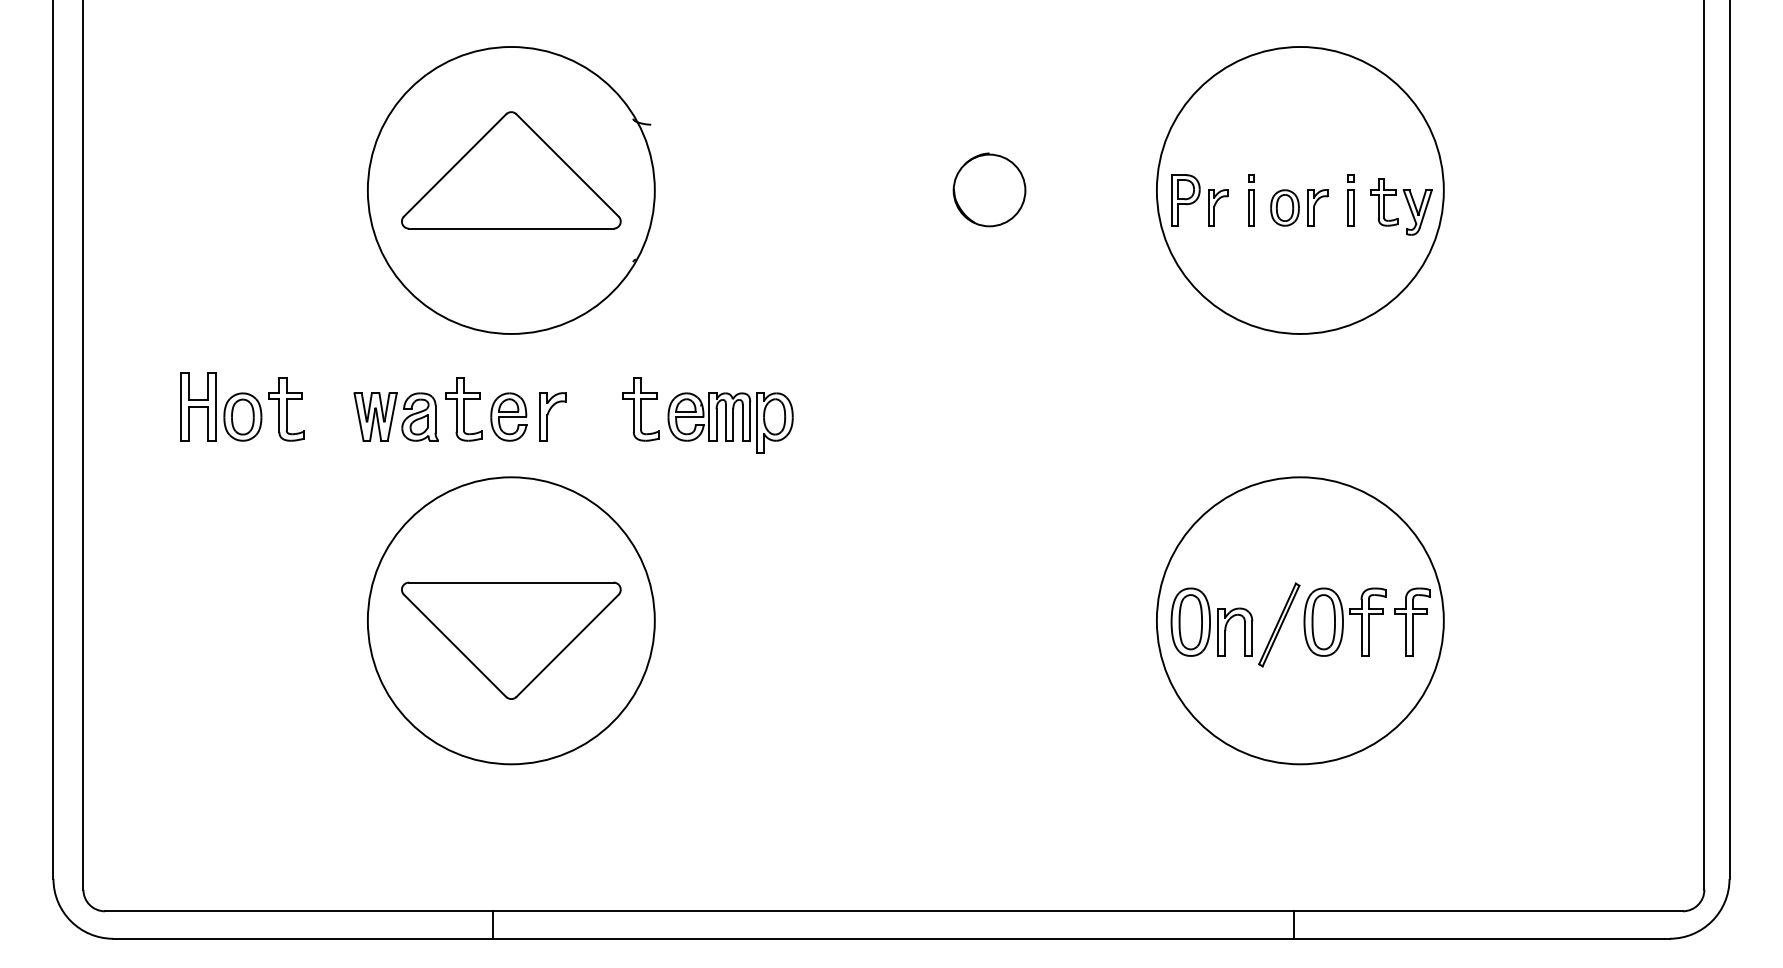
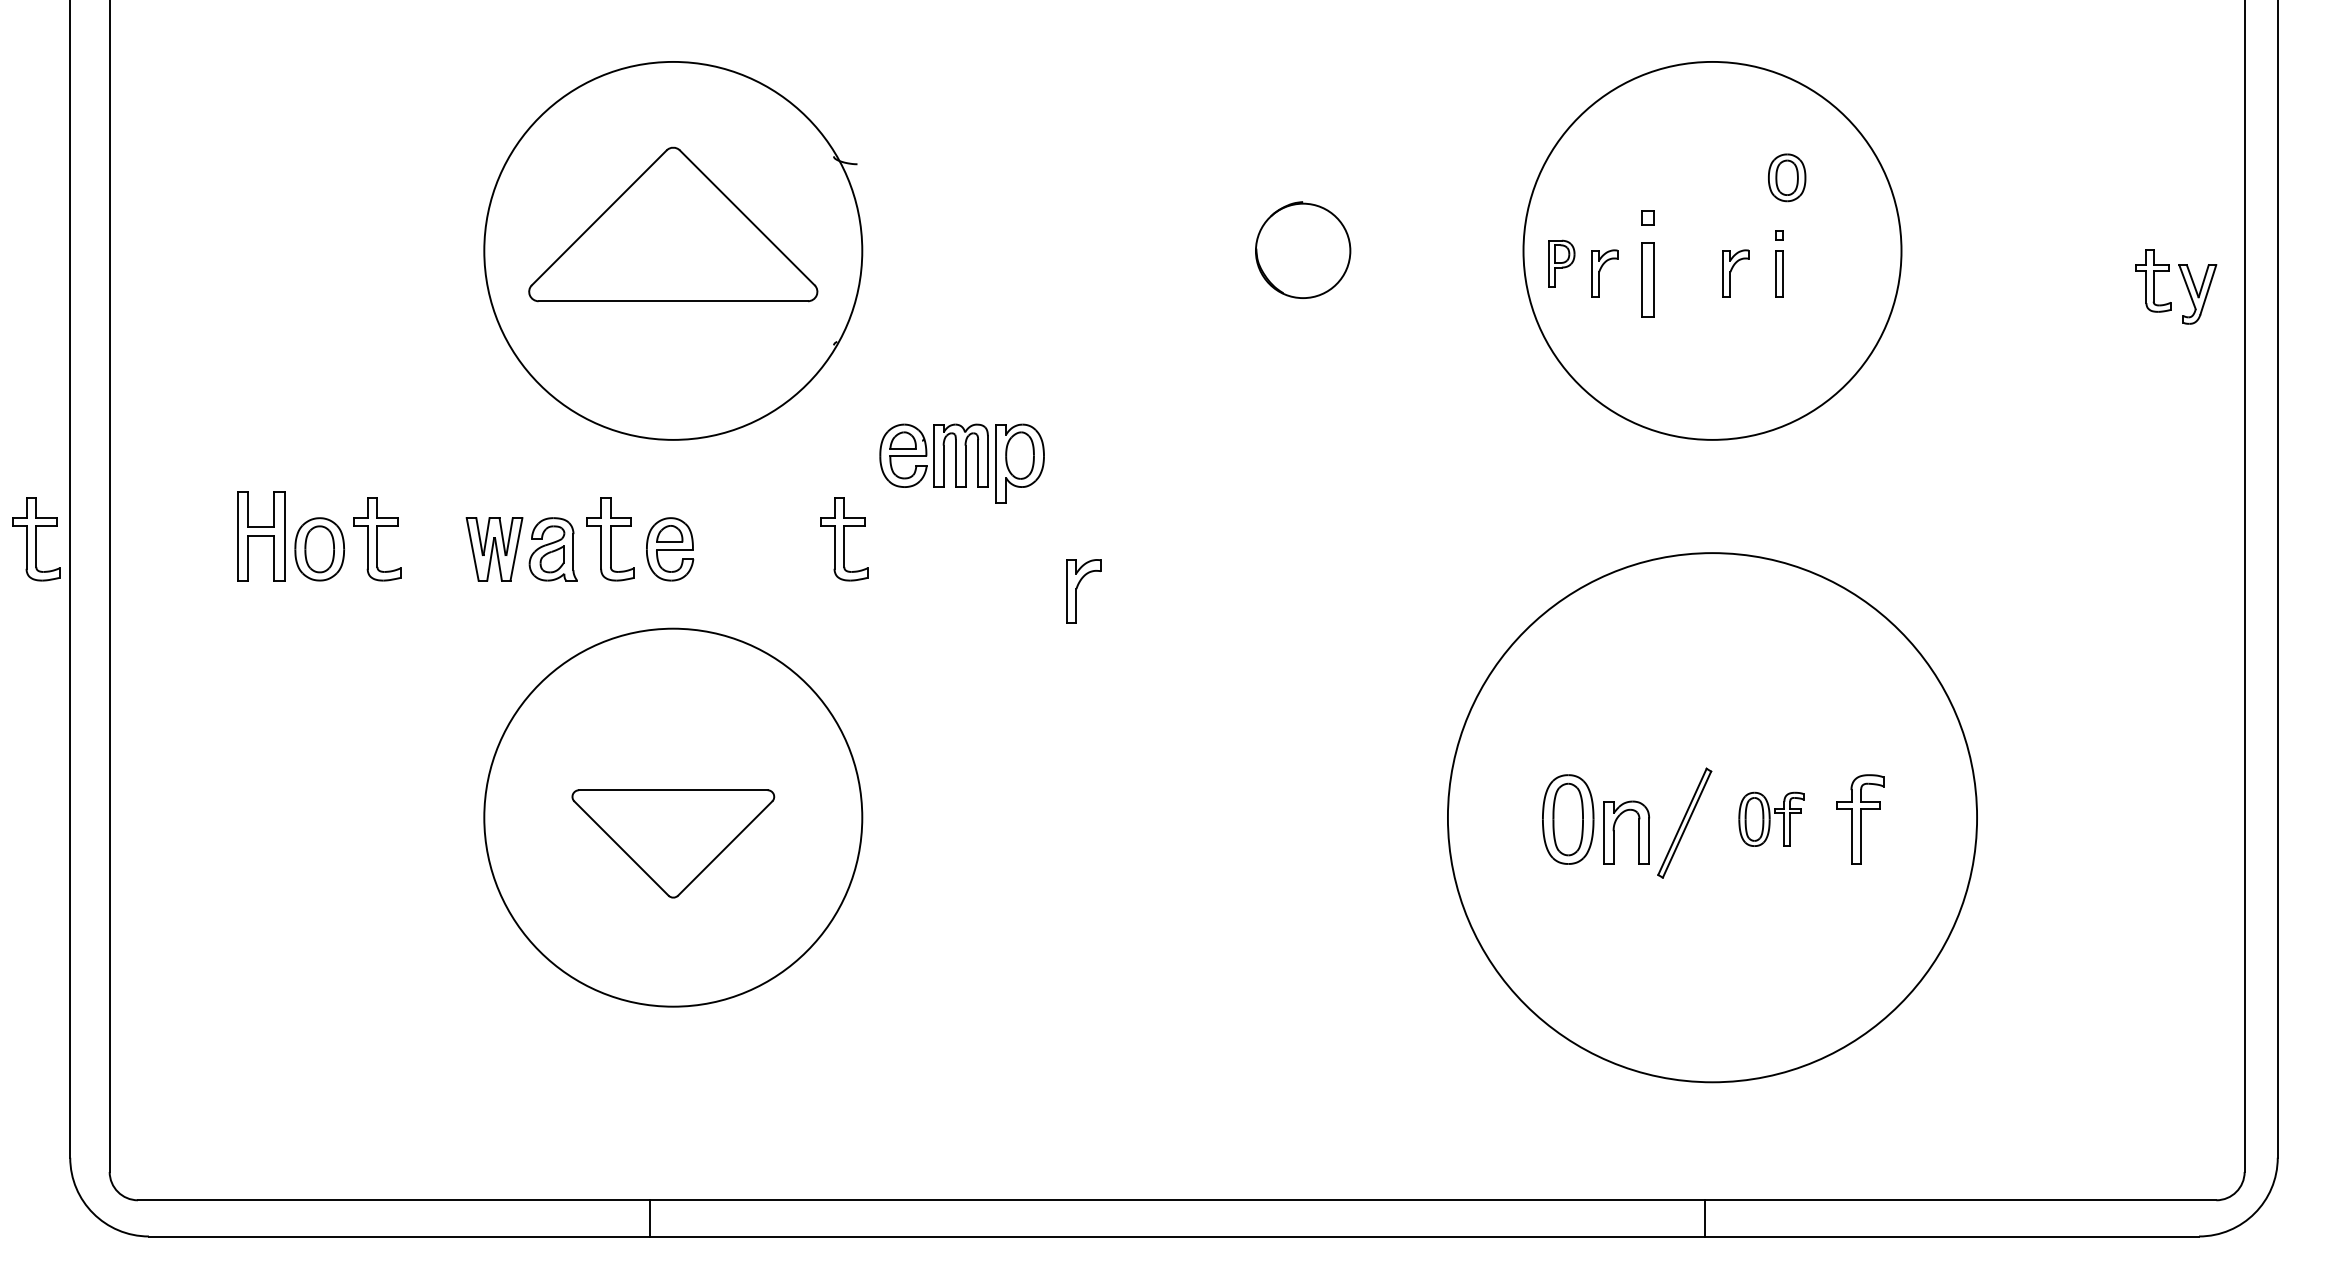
part: (1185, 200) -> (1561, 264), size x0.7
part: (1251, 200) -> (1648, 264), size x1.6
part: (1407, 203) -> (2184, 282), moved
part: (1284, 207) -> (1786, 177), moved
part: (27, 409) -> (36, 539), added
part: (552, 416) -> (1083, 590), moved
part: (730, 422) -> (961, 462), moved
circle: (1299, 620) -> (1711, 817), size x1.4
part: (1344, 621) -> (1770, 818), size x0.6
part: (511, 640) -> (673, 843), size x0.7

